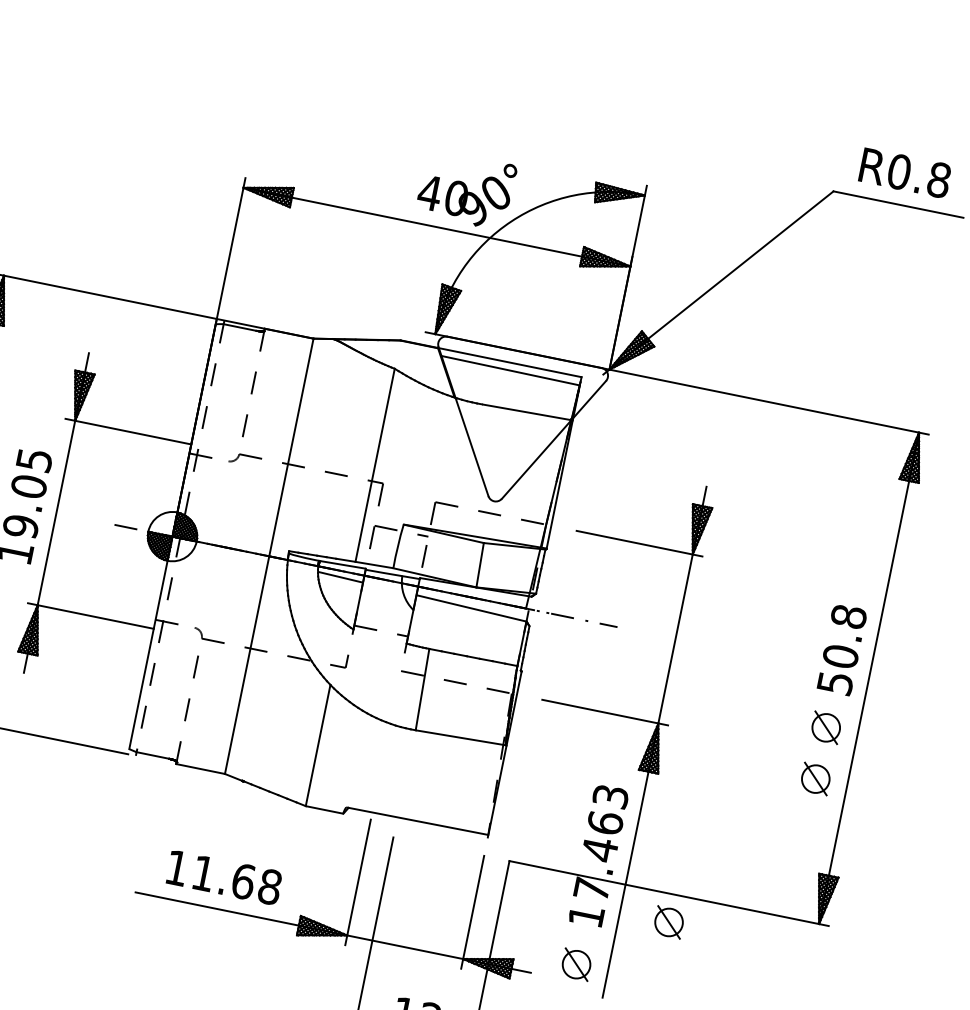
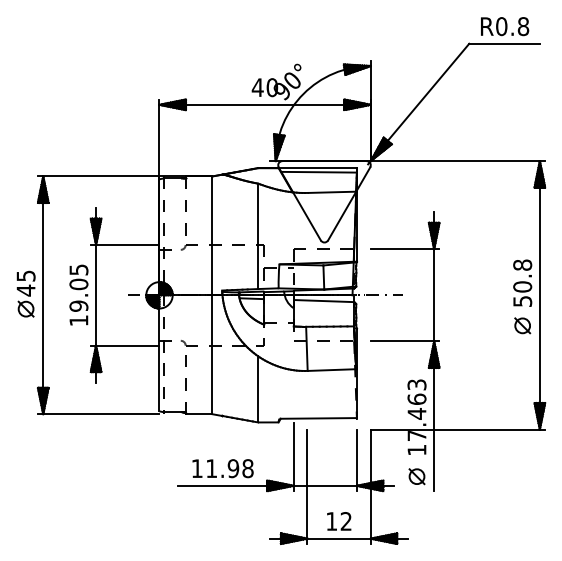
part: (815, 778) -> (522, 353), removed
text: (243, 881) -> (233, 468), 11.68 -> 11.98
part: (668, 921) -> (460, 444), removed

